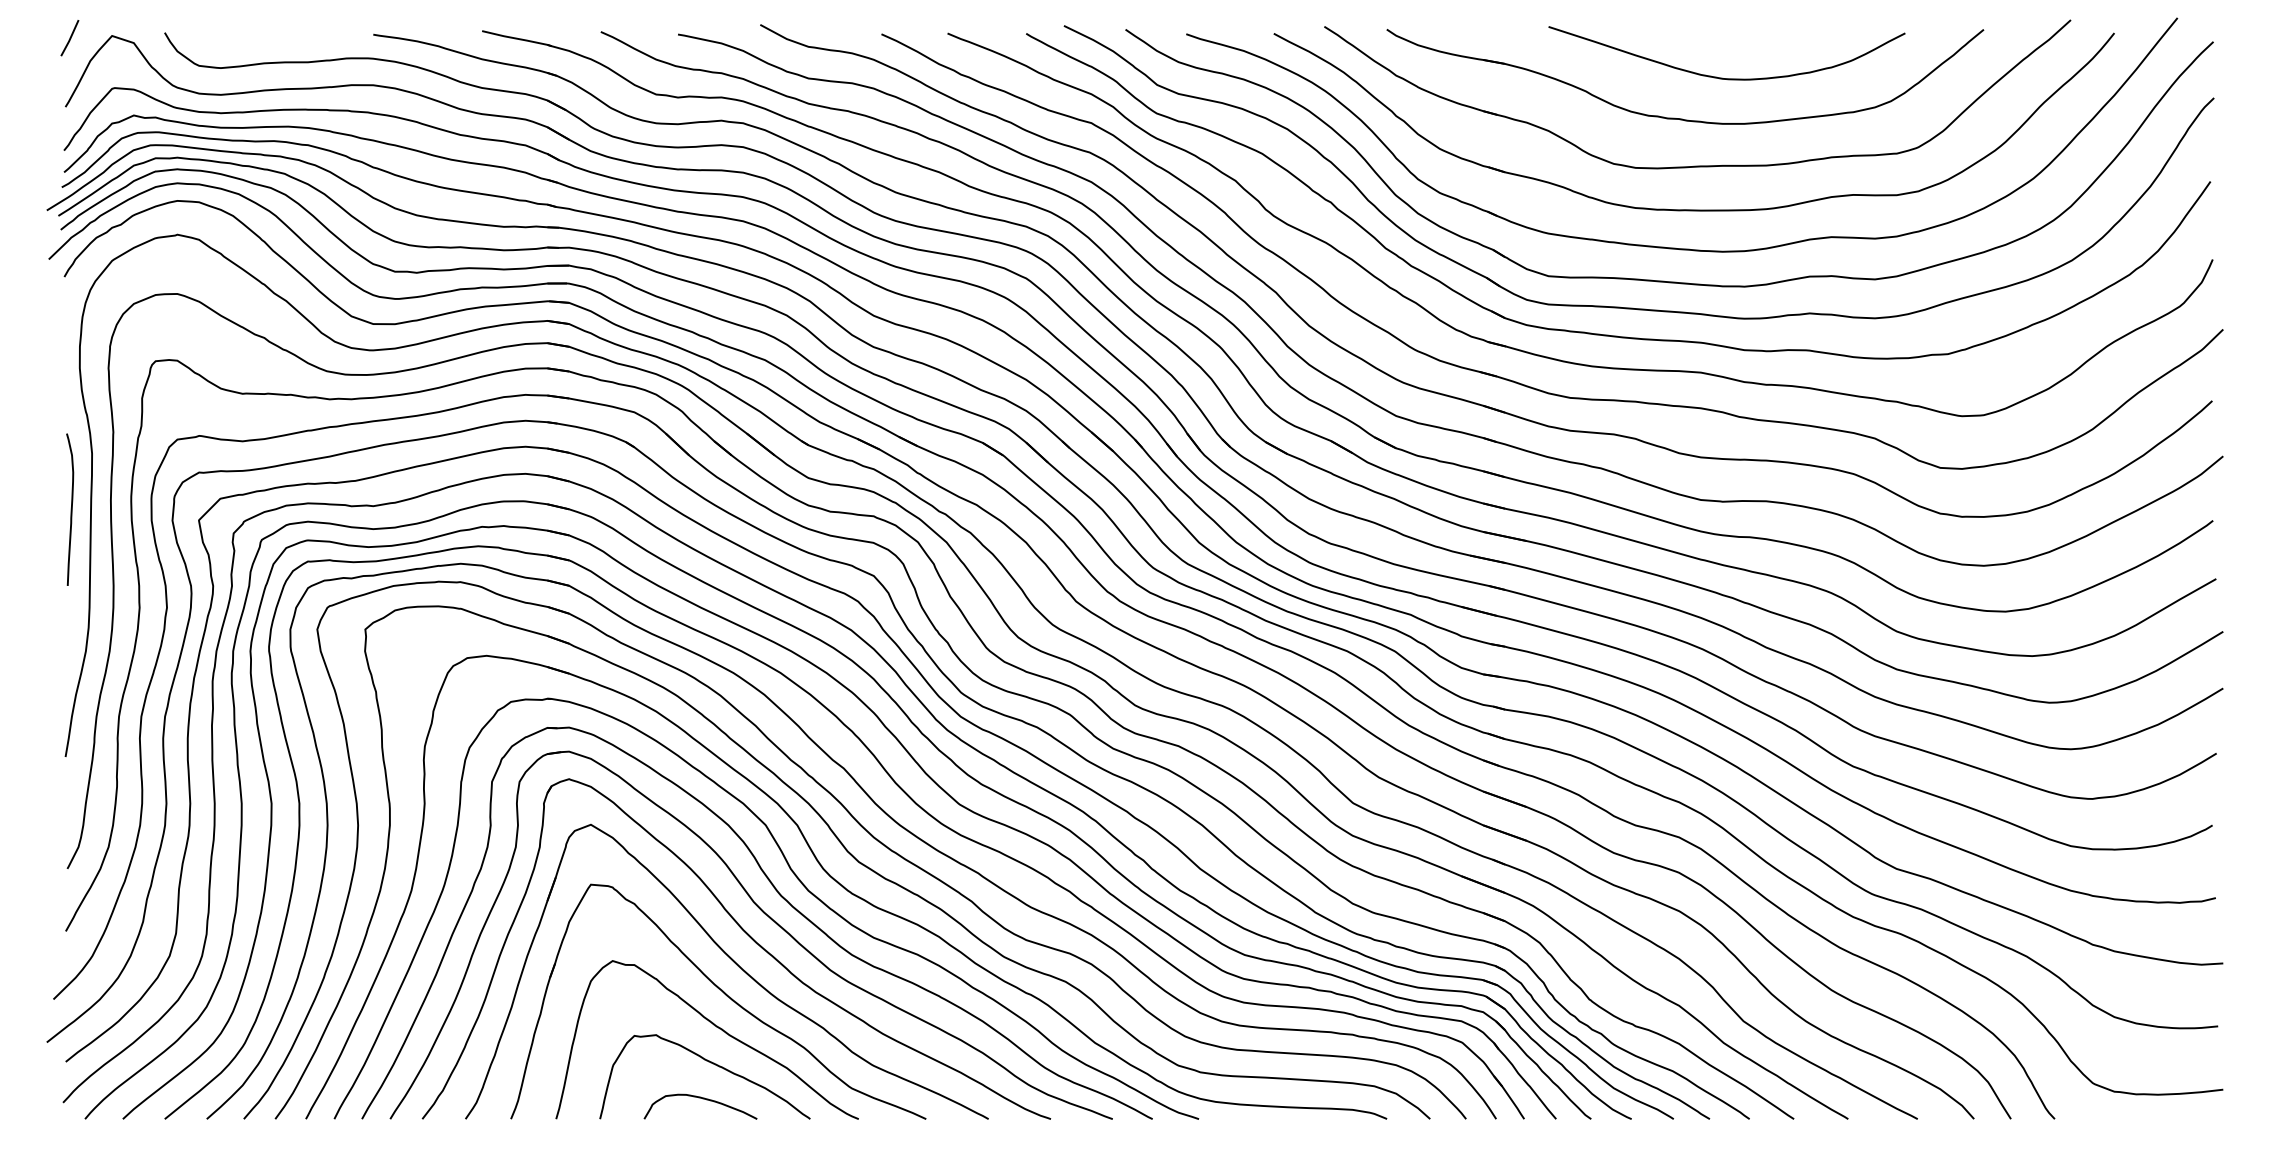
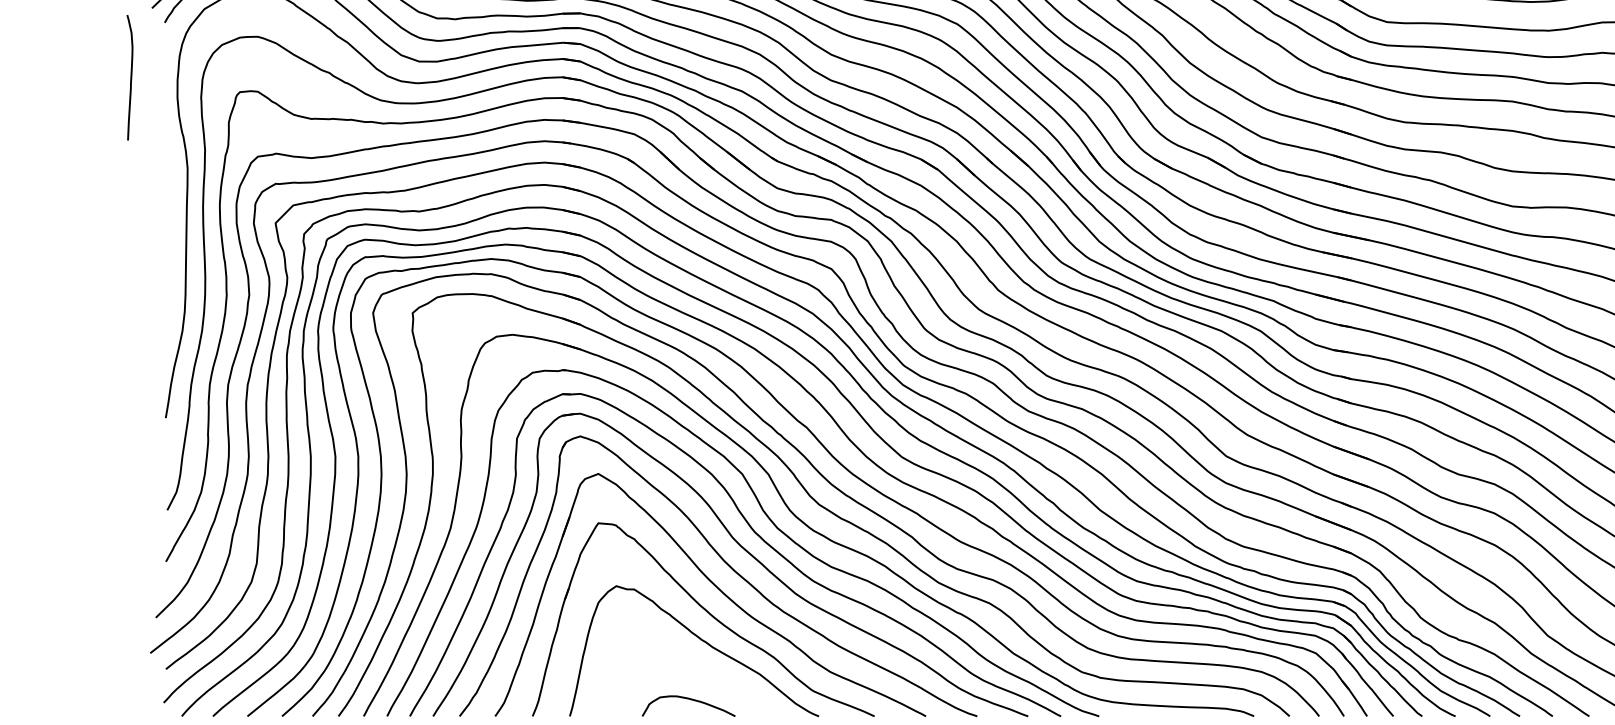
curve: (70, 509) -> (130, 77), moved
curve: (710, 1063) -> (696, 670), removed

